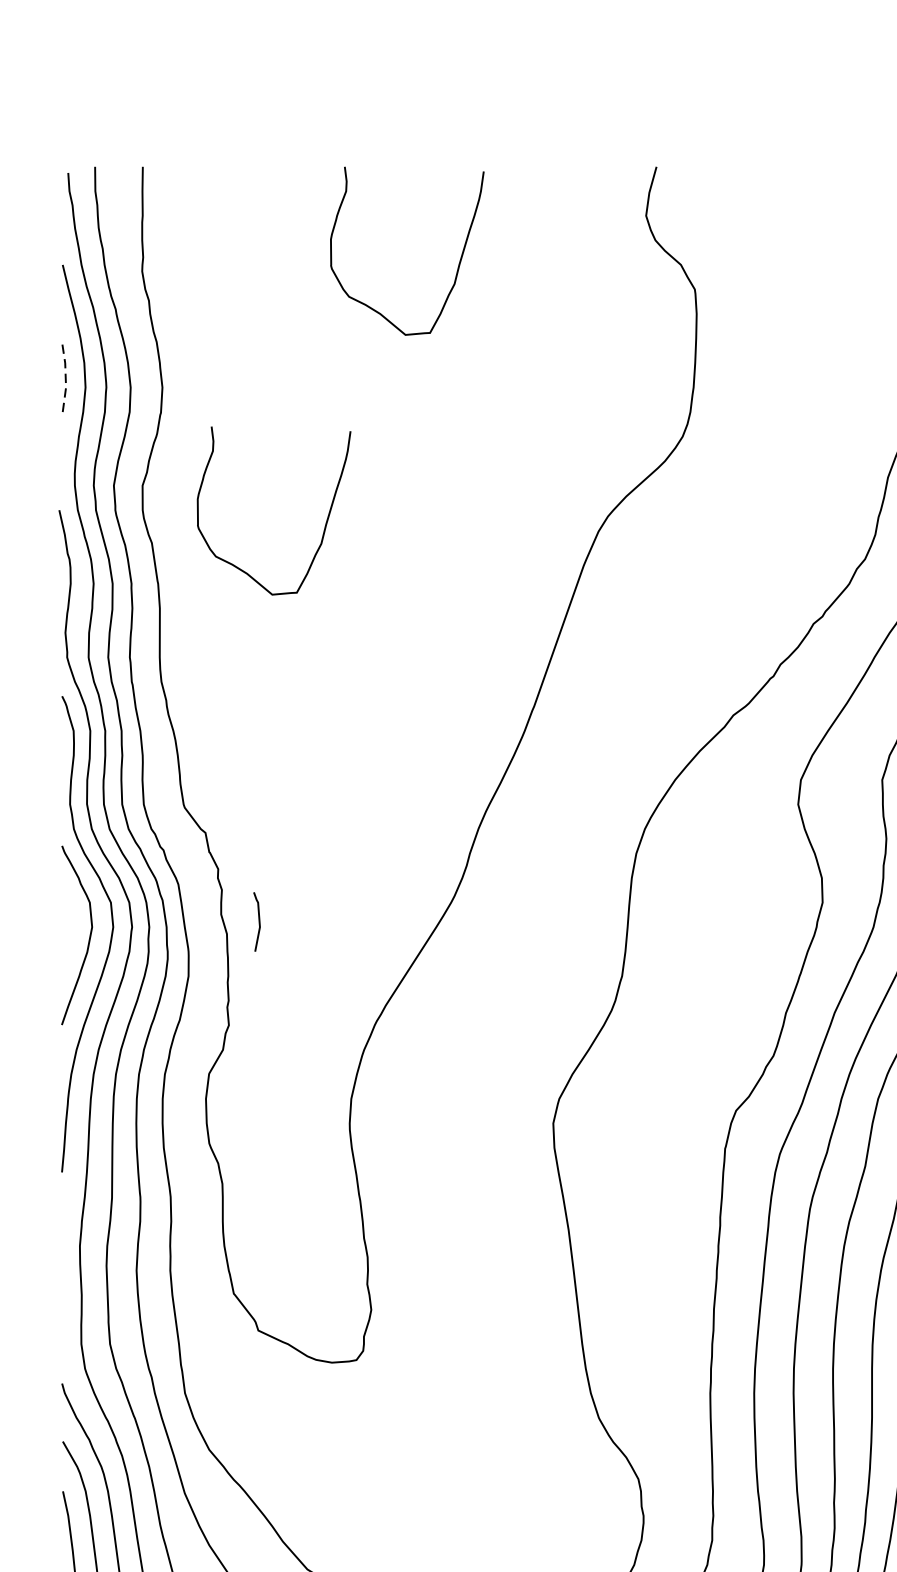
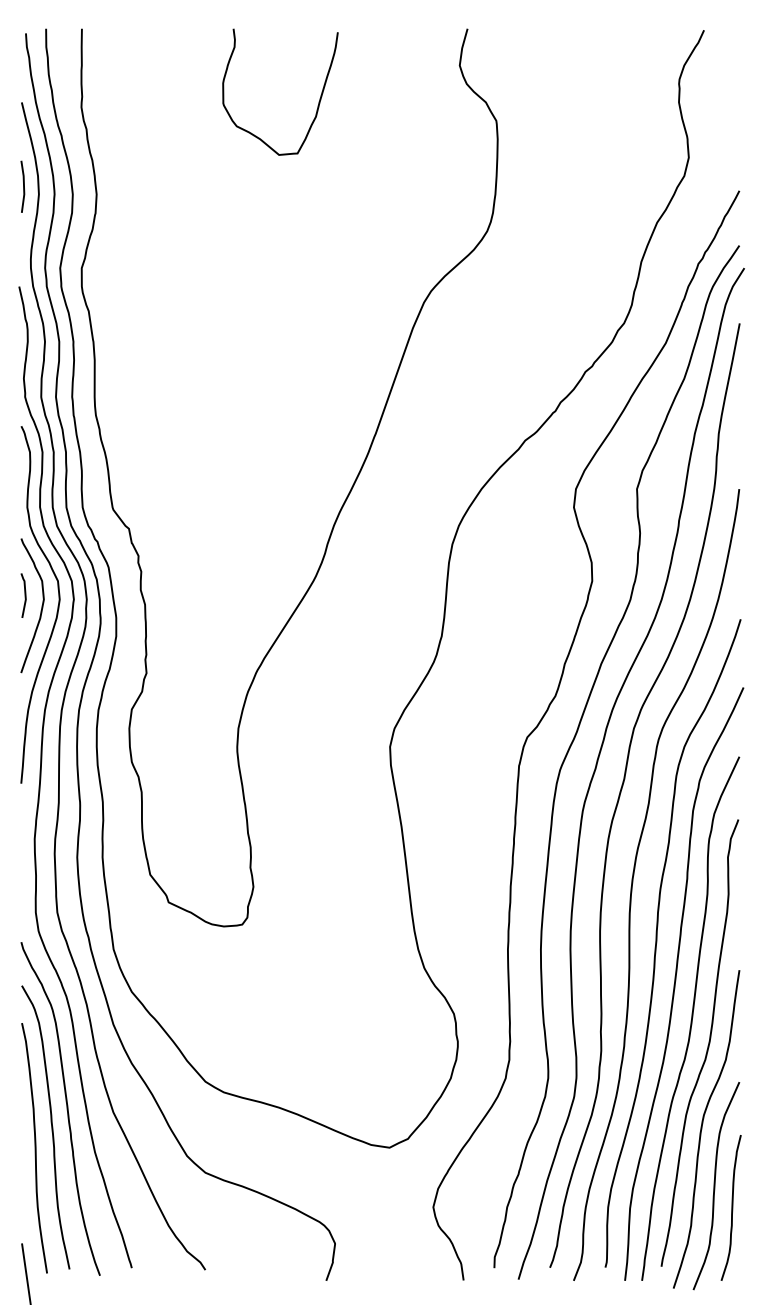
line: (66, 376) -> (24, 186), dashed -> solid
curve: (324, 523) -> (218, 296), removed
line: (258, 921) -> (24, 595), moved

